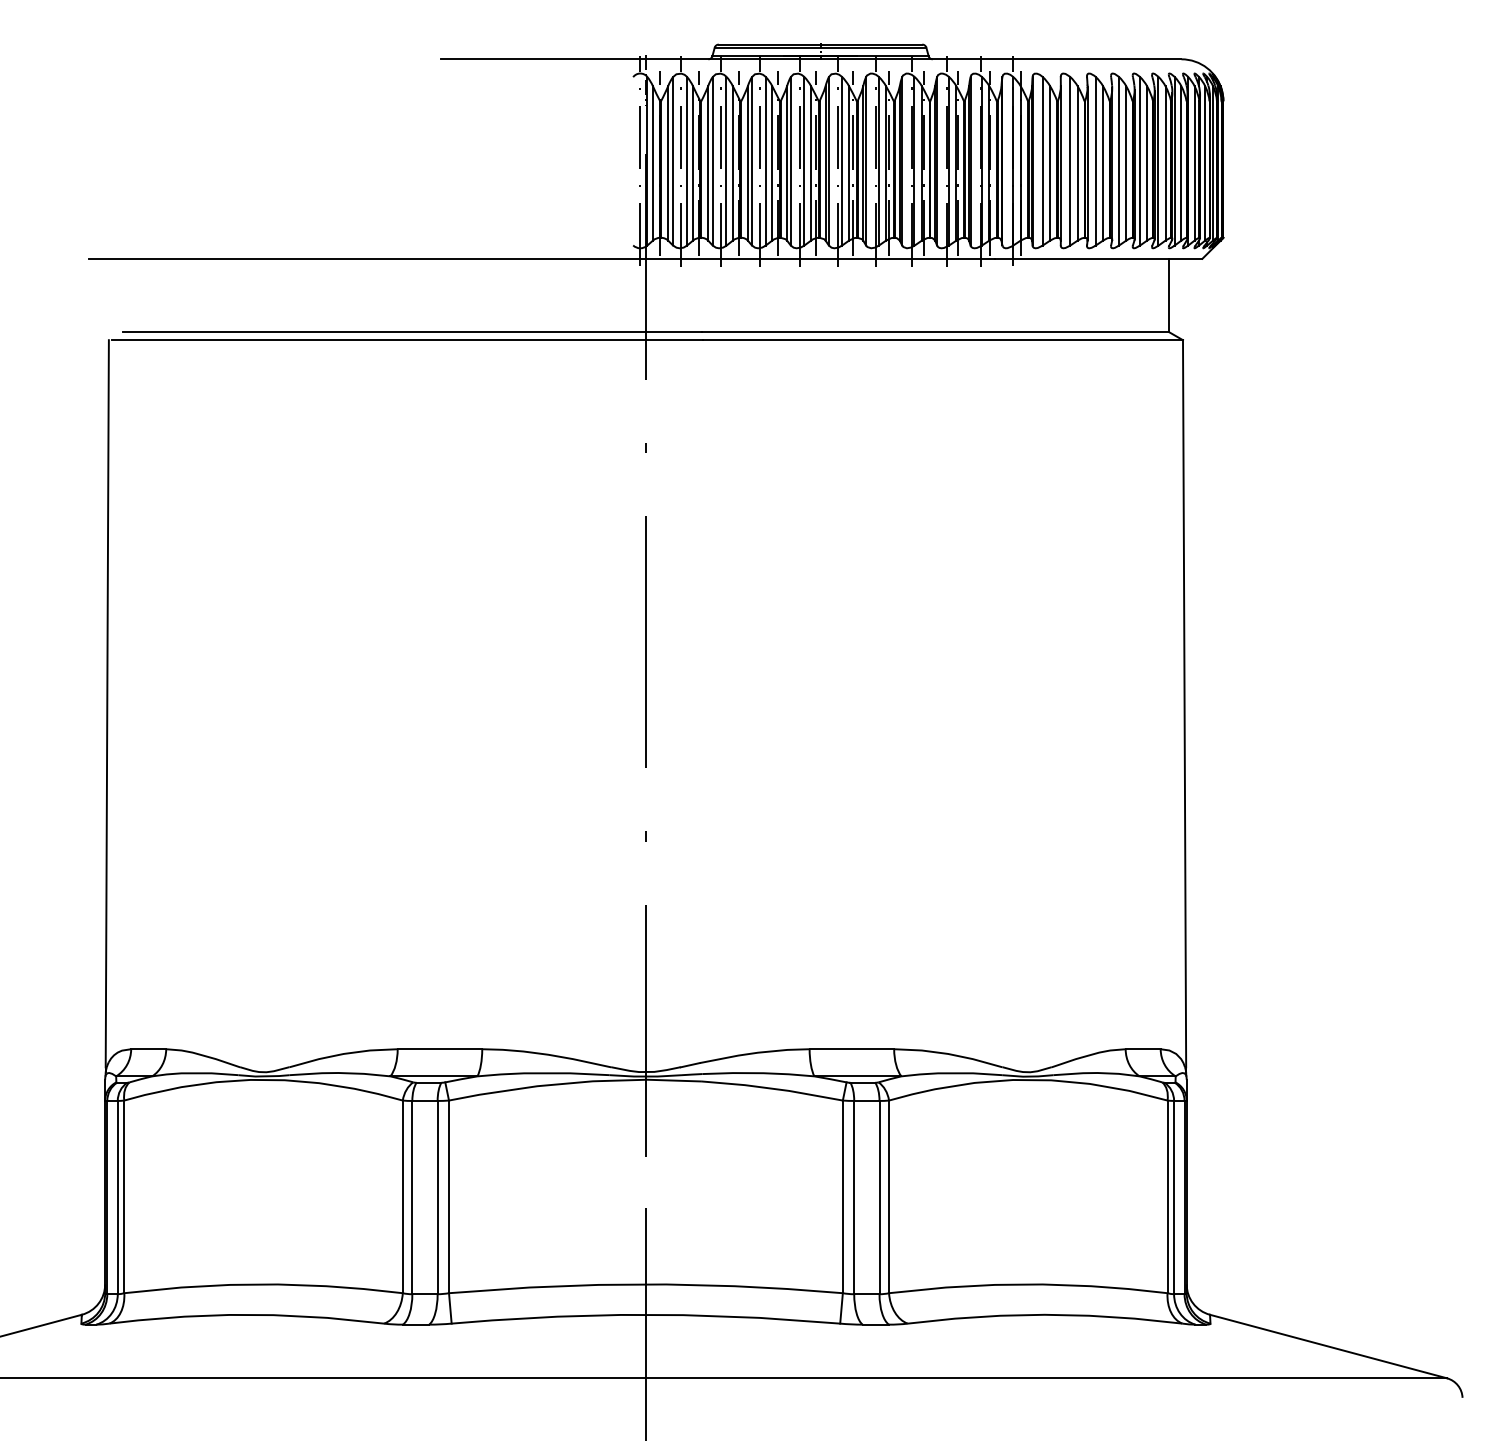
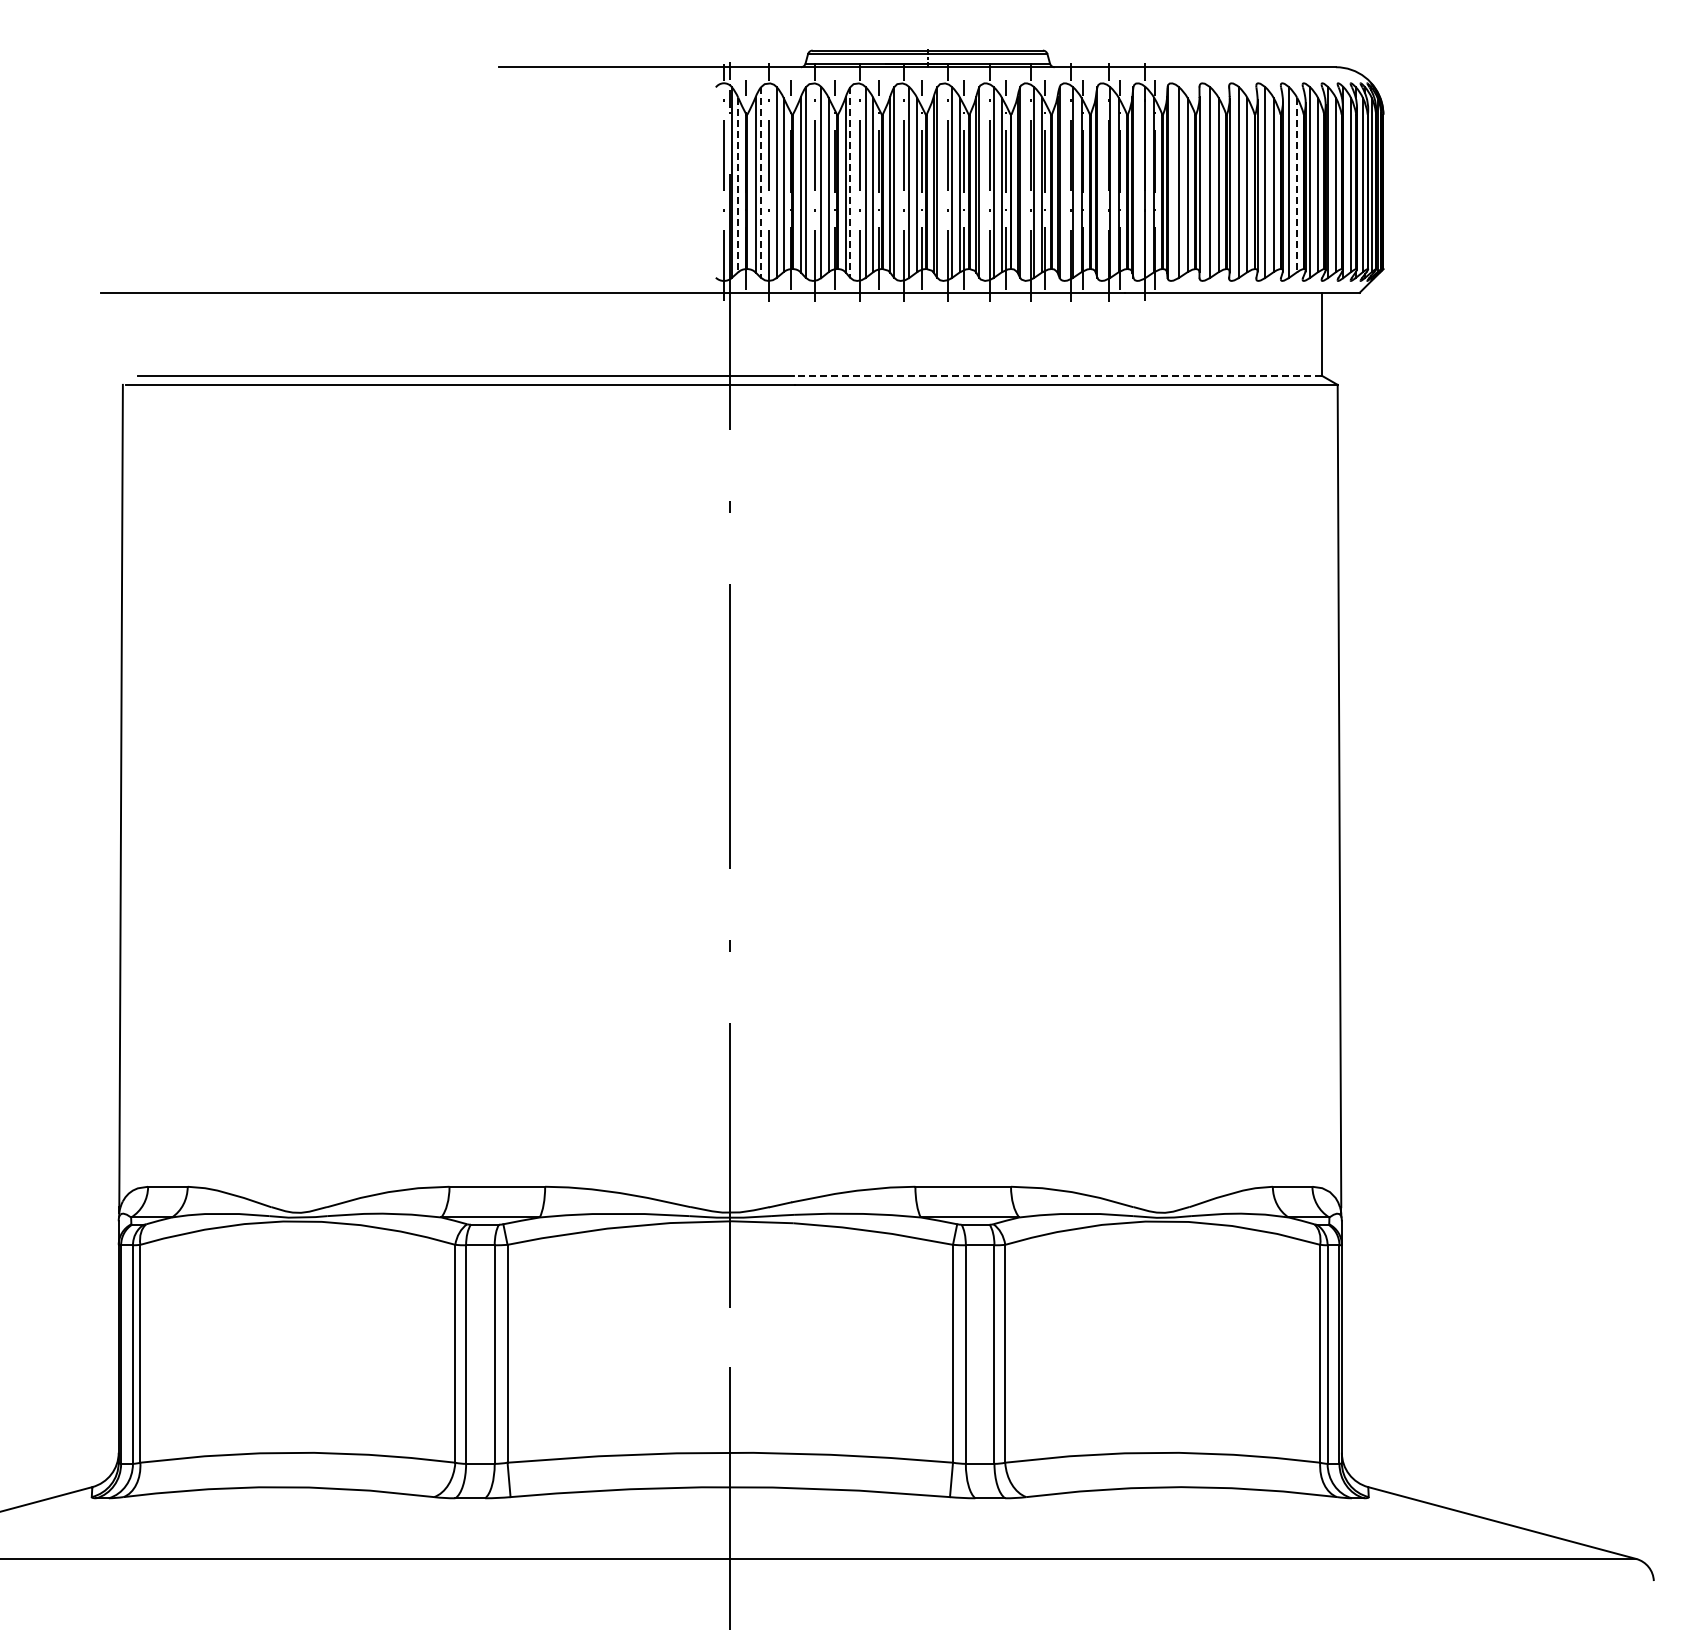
line: (672, 162) -> (760, 183), solid -> dashed
line: (752, 162) -> (850, 183), solid -> dashed
line: (653, 163) -> (738, 185), solid -> dashed
line: (1147, 163) -> (1297, 185), solid -> dashed
line: (935, 331) -> (1057, 375), solid -> dashed

